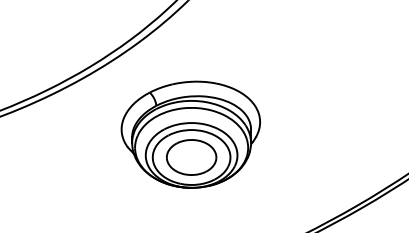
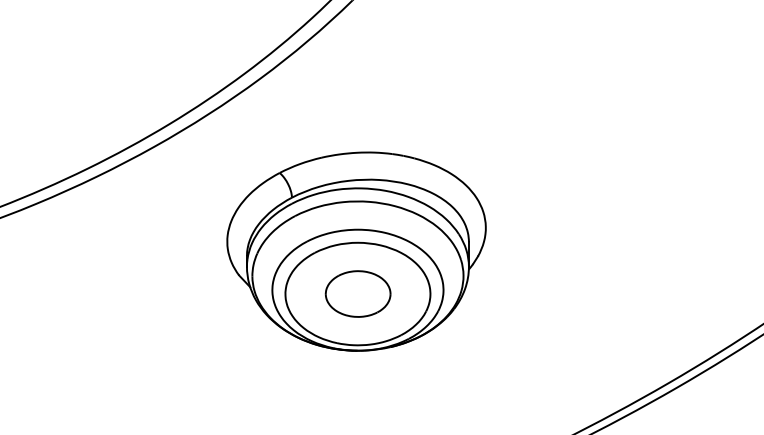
part: (191, 157) -> (357, 294), size x0.7

